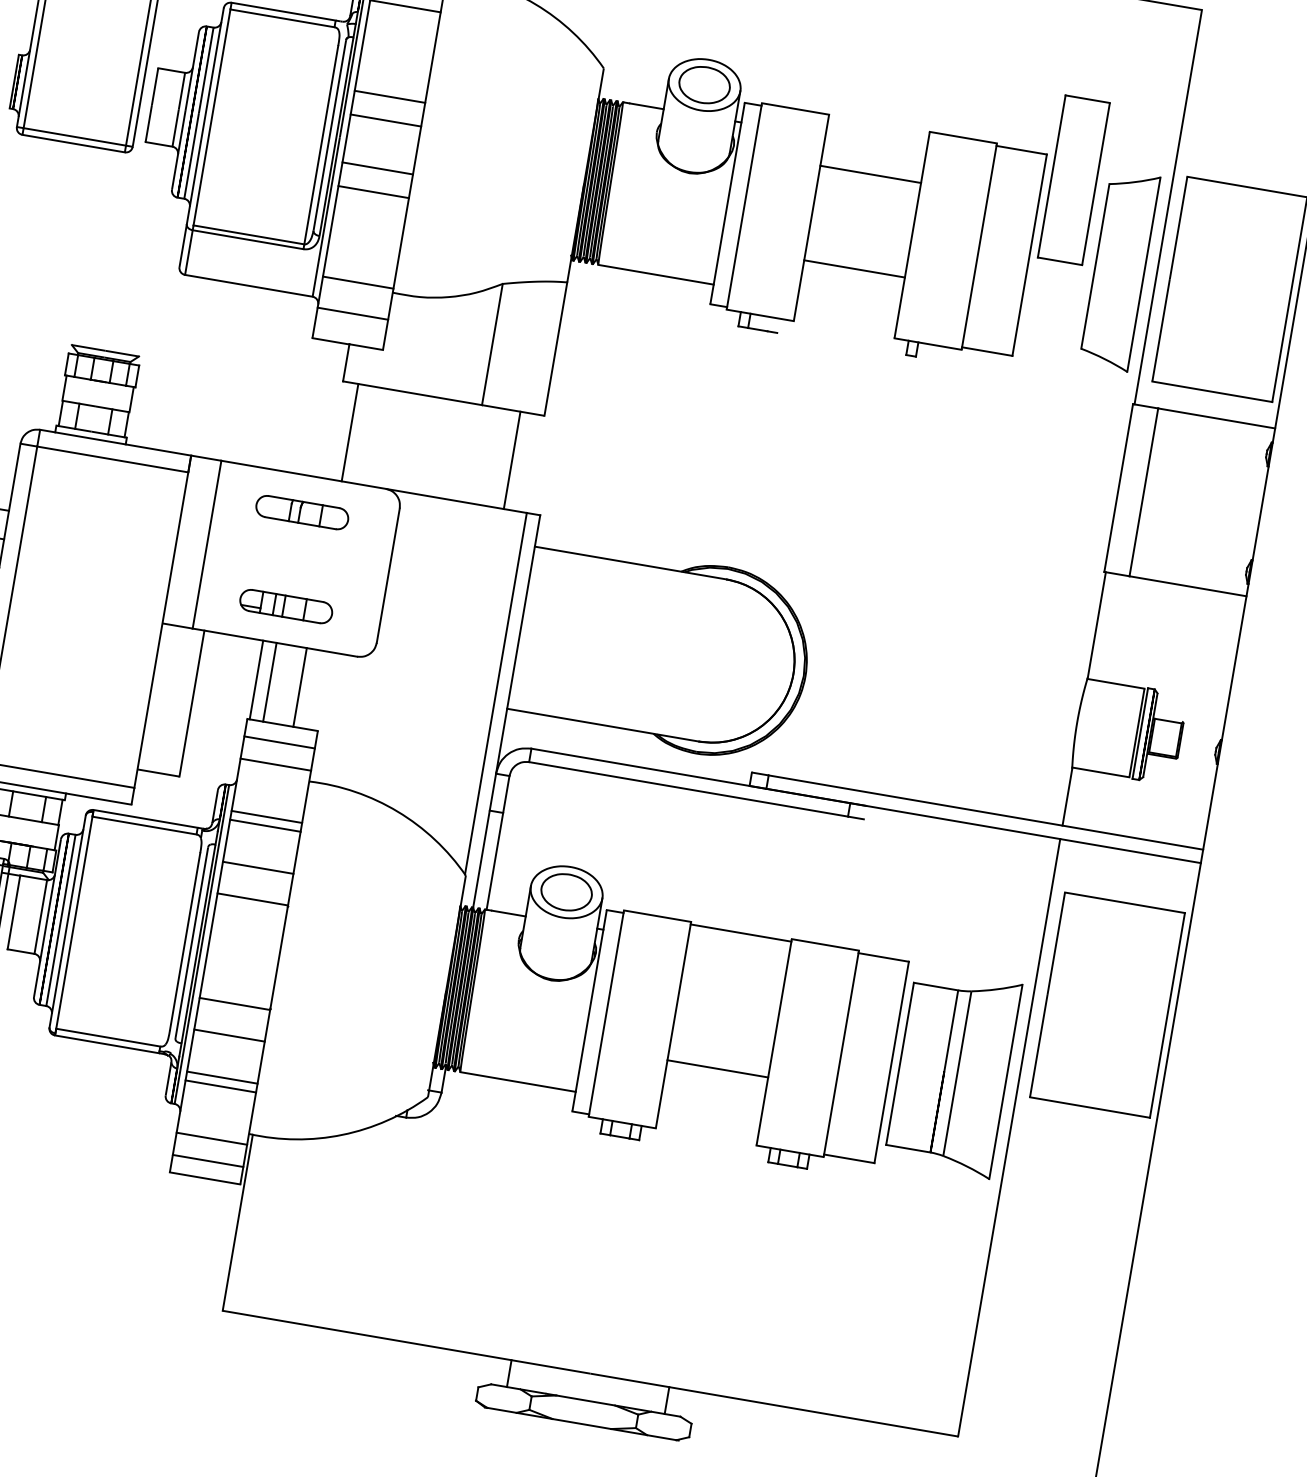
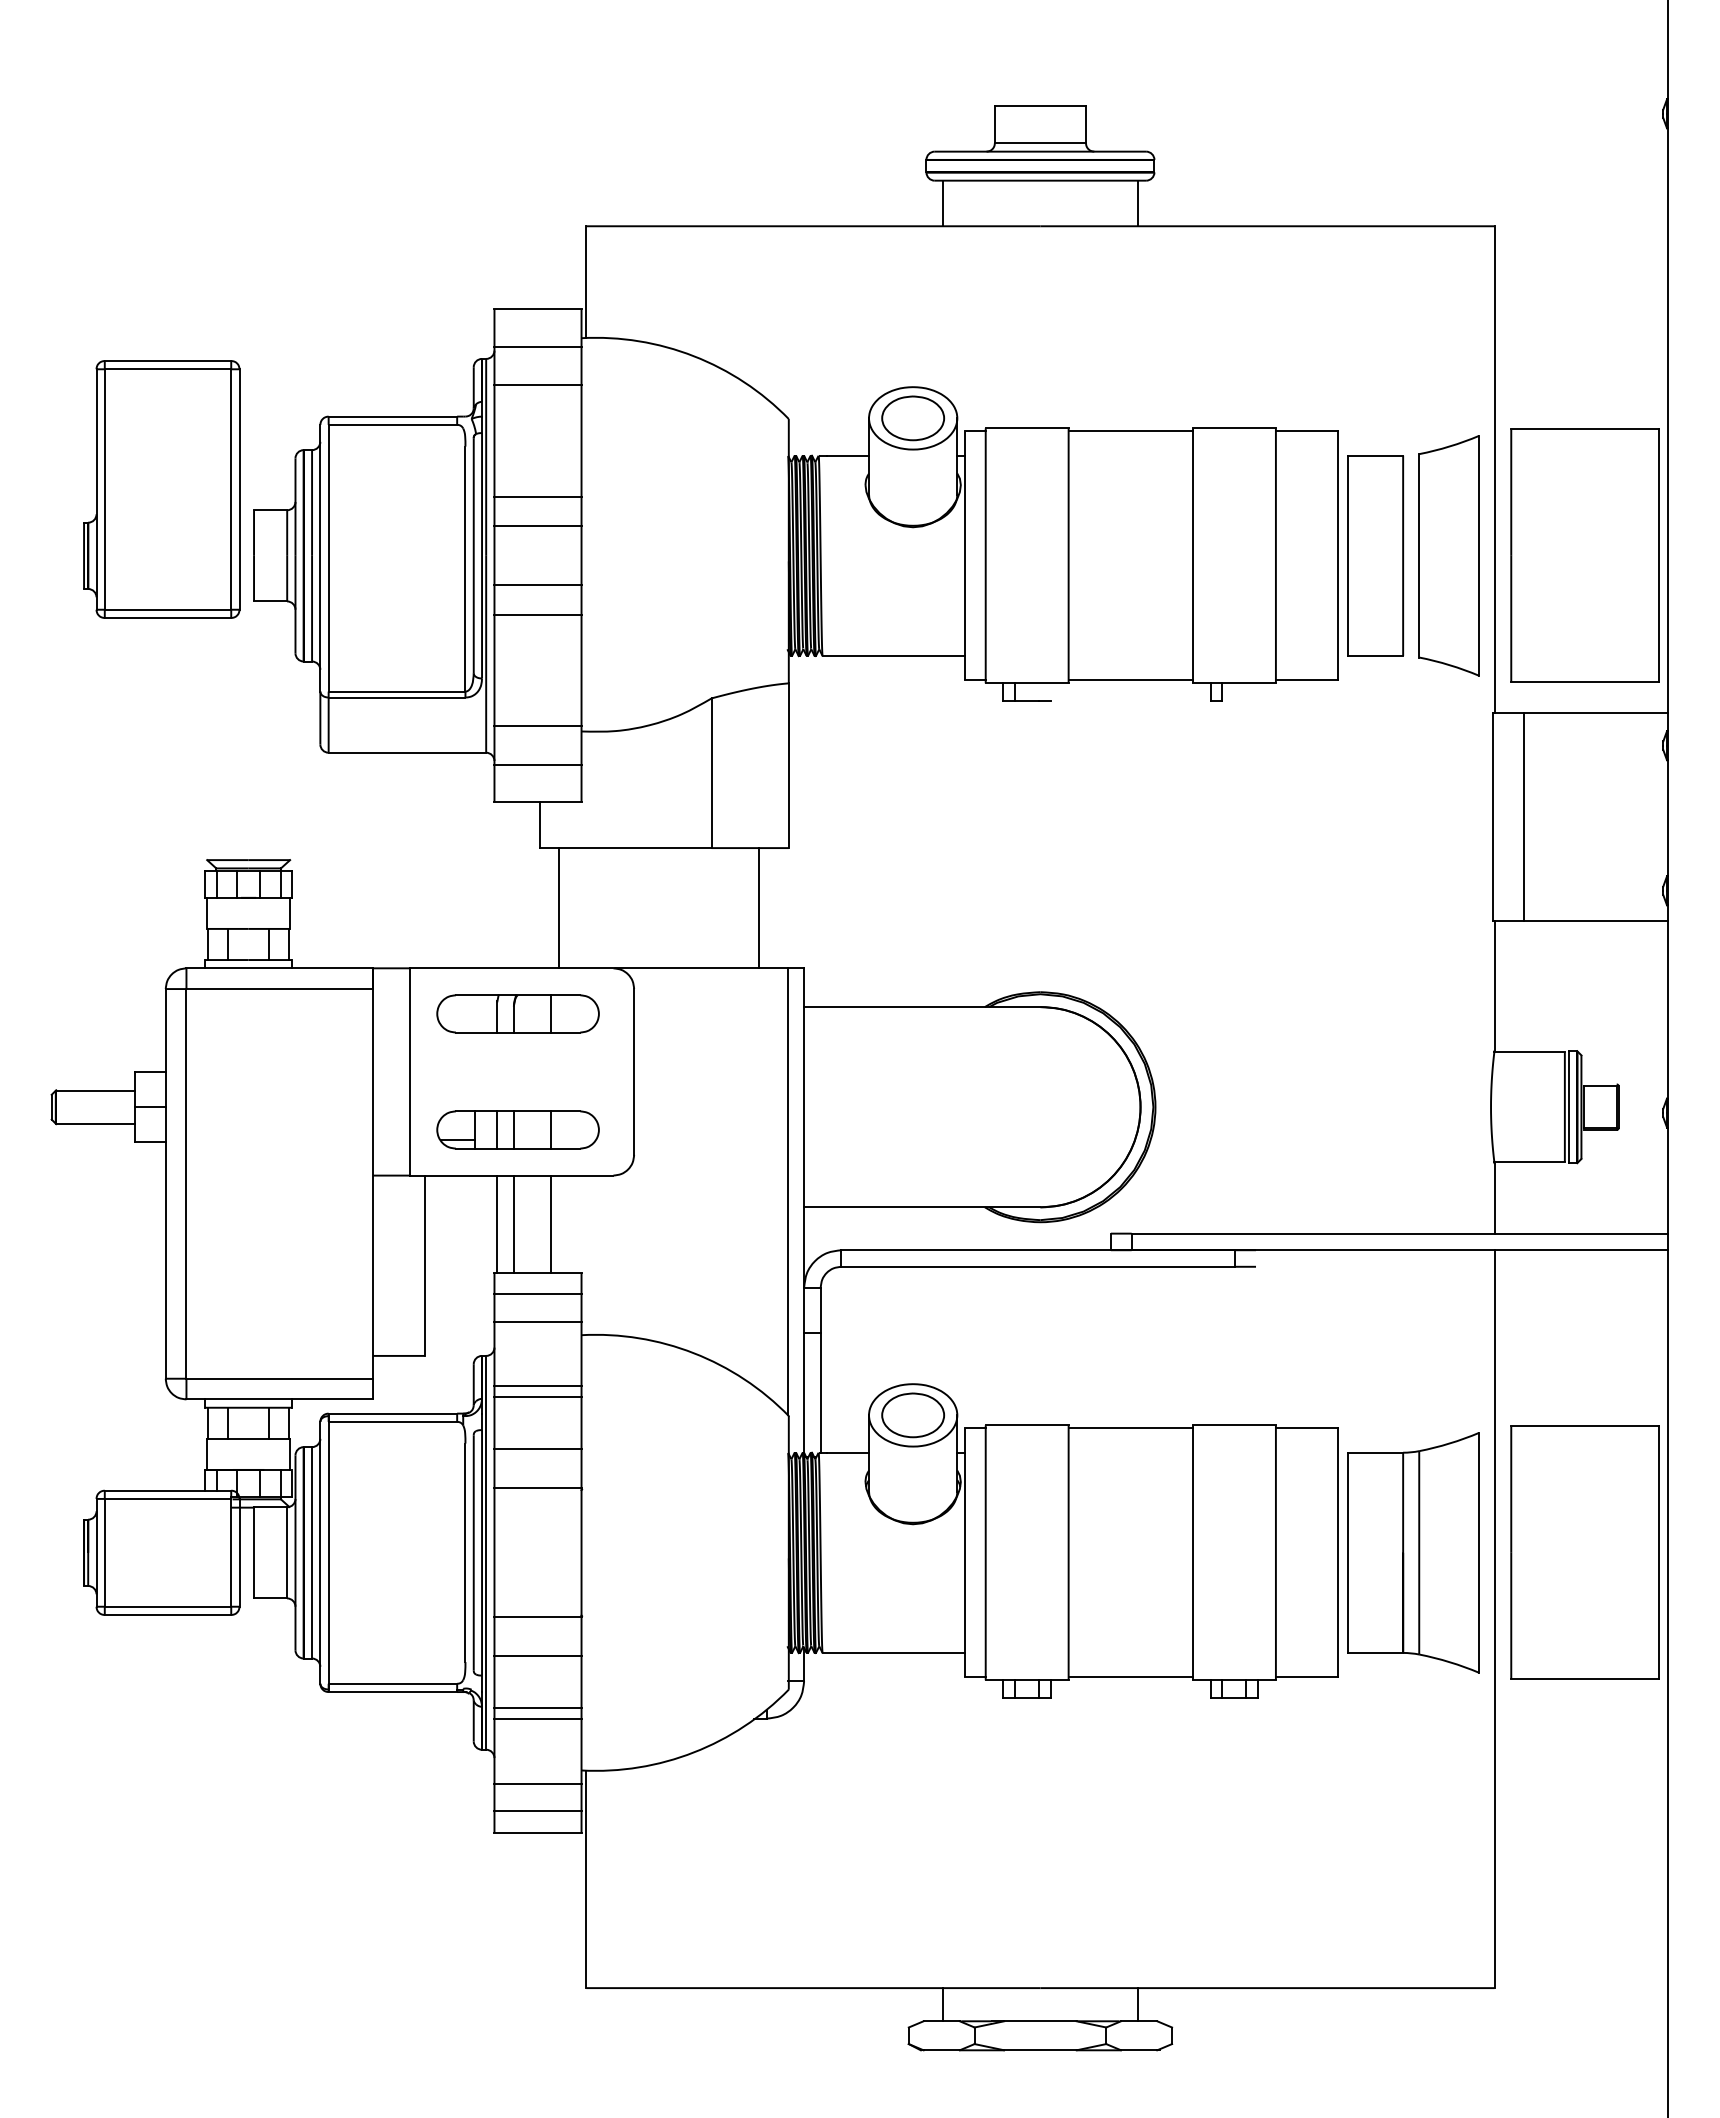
line: (870, 174) -> (1130, 431), moved
part: (1073, 179) -> (1375, 555), moved
line: (854, 269) -> (1130, 680), moved
part: (301, 512) -> (517, 1013), size x1.43
part: (285, 606) -> (517, 1129), size x1.43
part: (1106, 1004) -> (1584, 1552), moved
line: (717, 1069) -> (1130, 1677), moved

